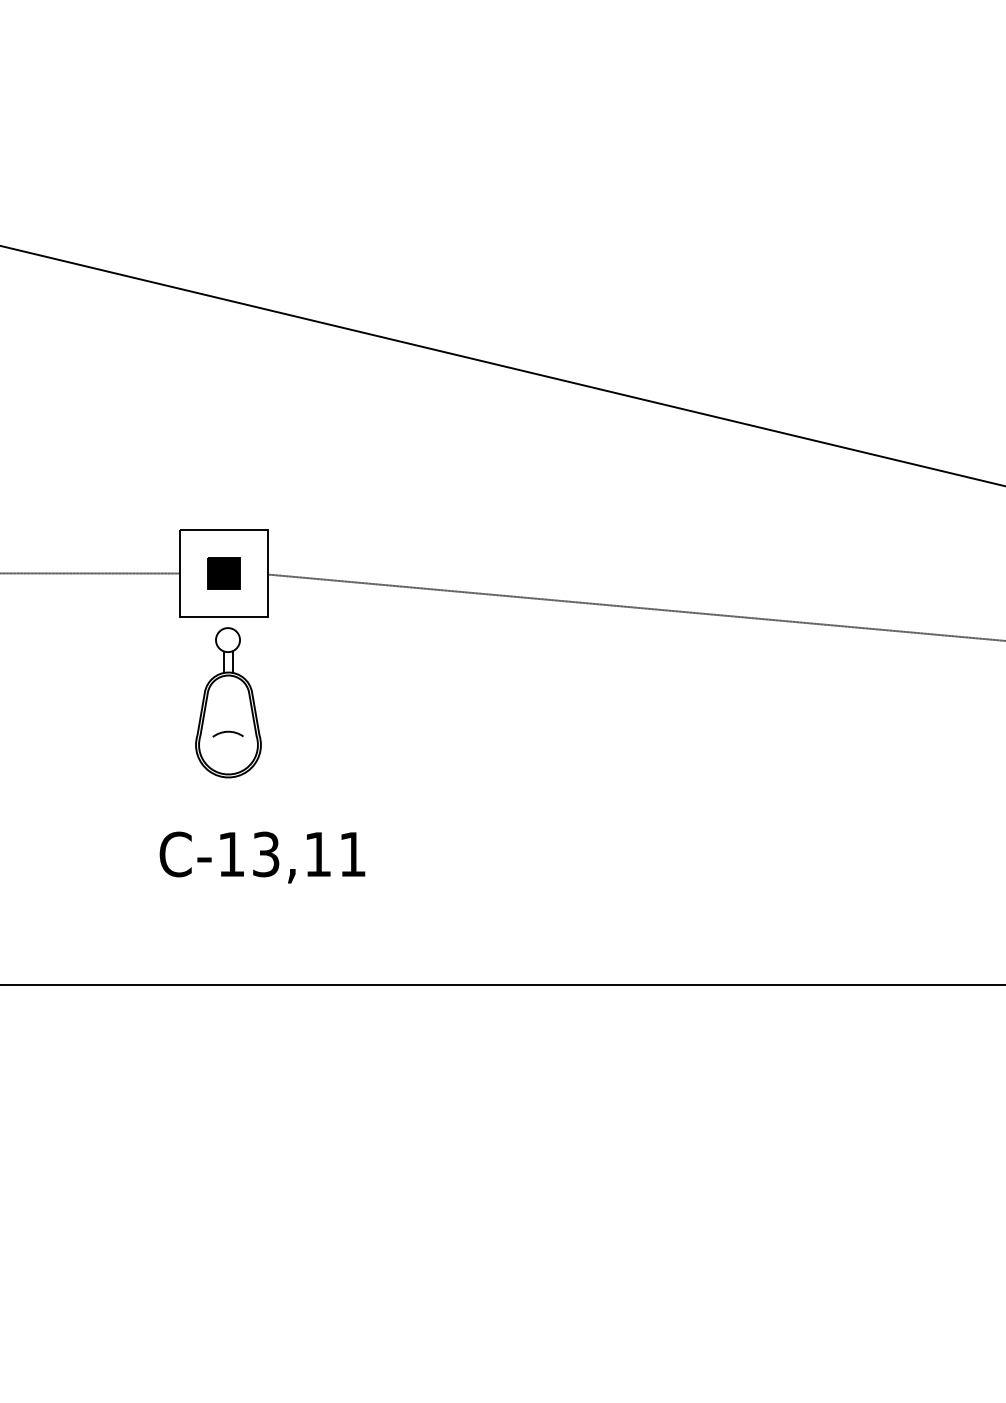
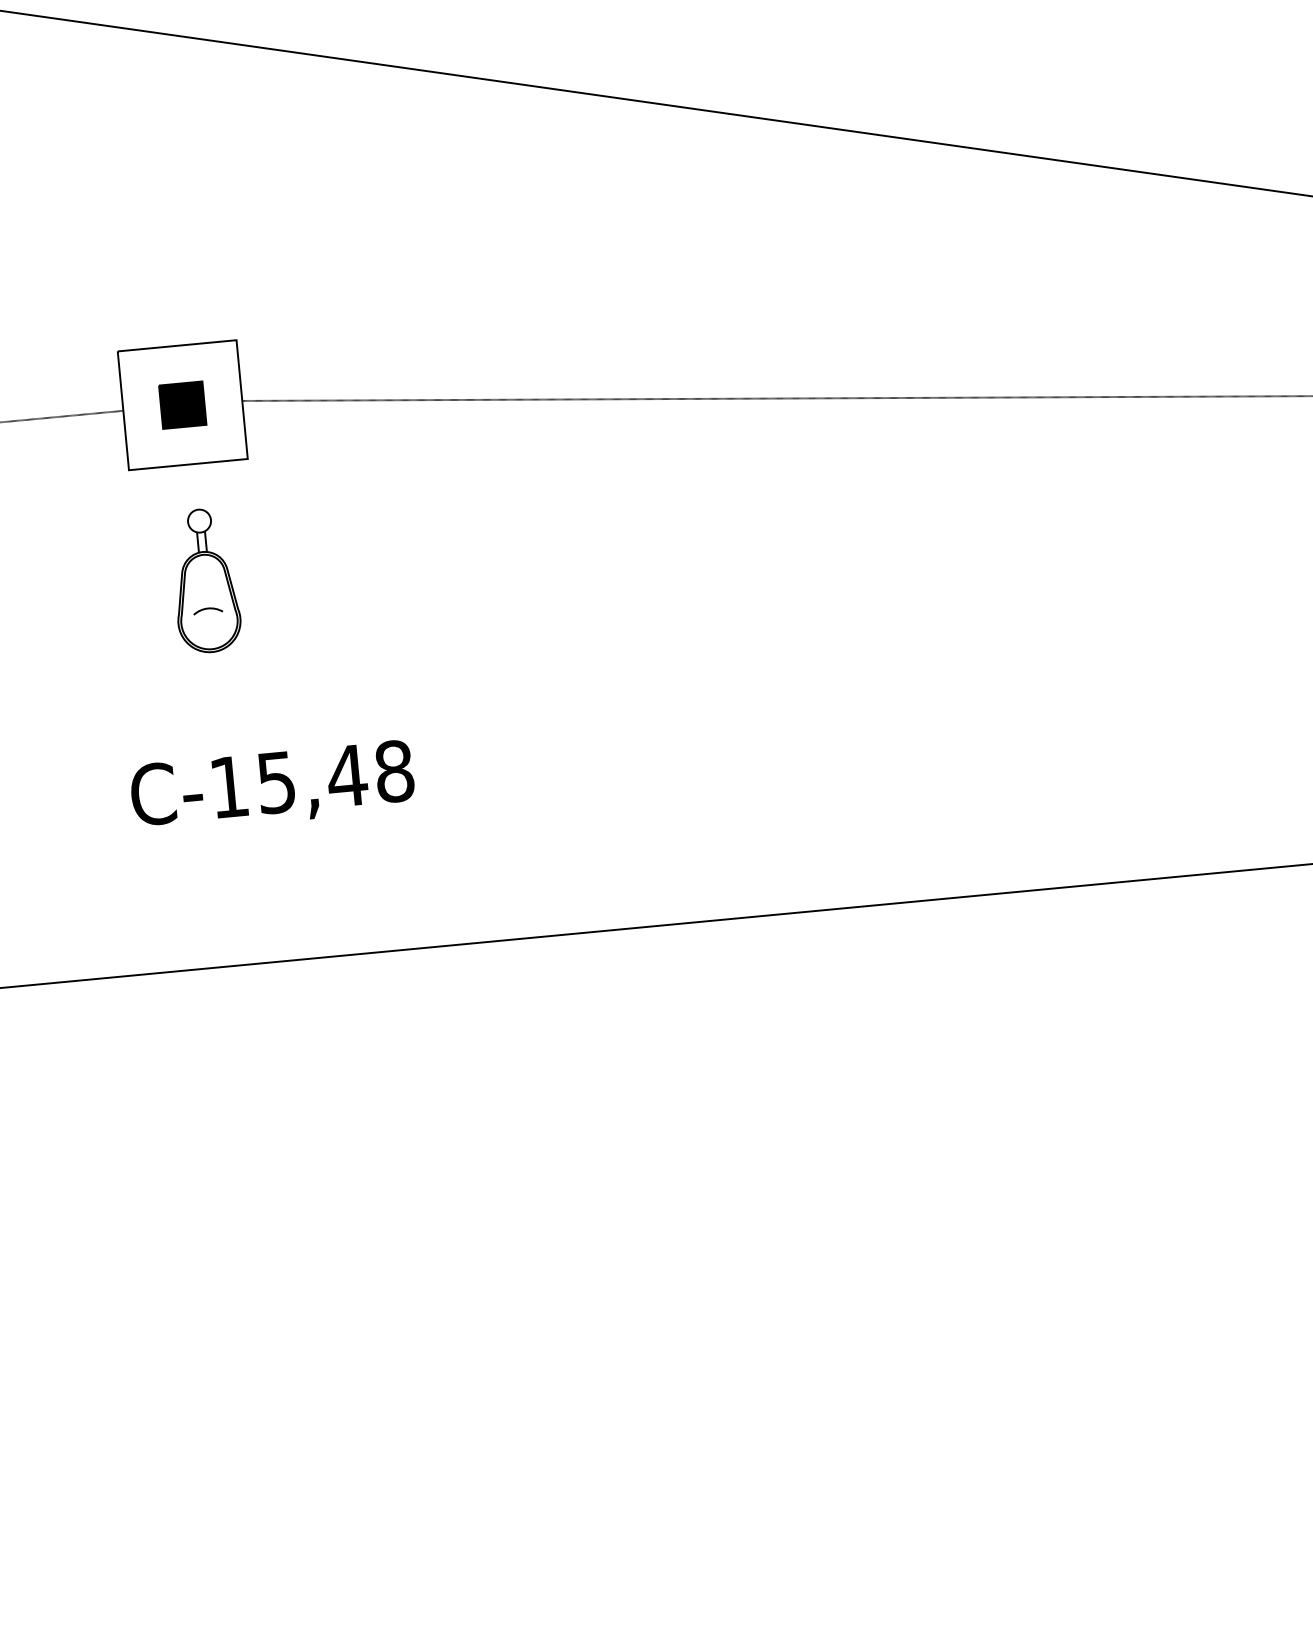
part: (228, 702) -> (205, 580), size x0.7
text: (309, 854) -> (335, 777), C-13,11 -> C-15,48

